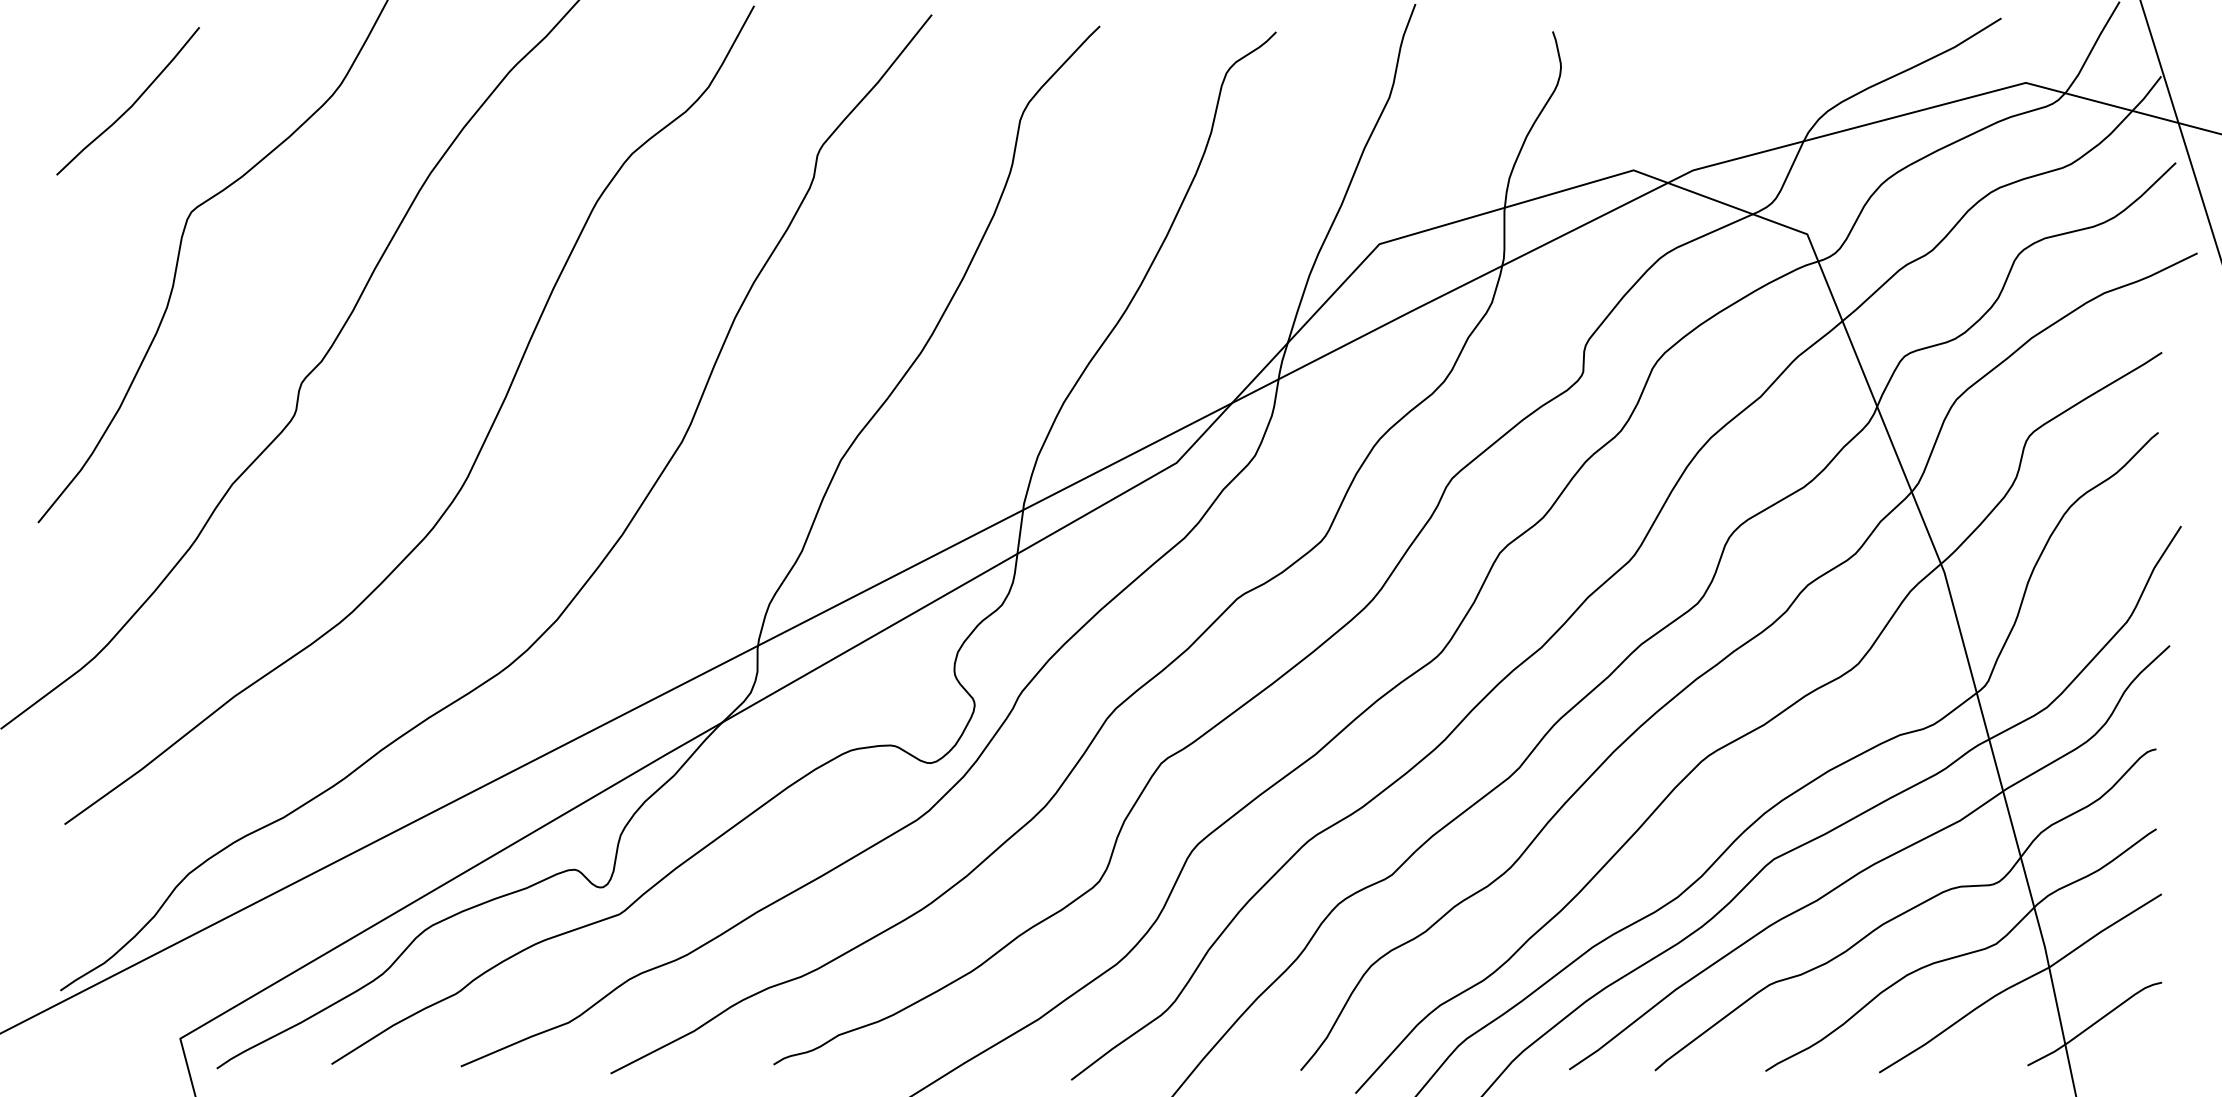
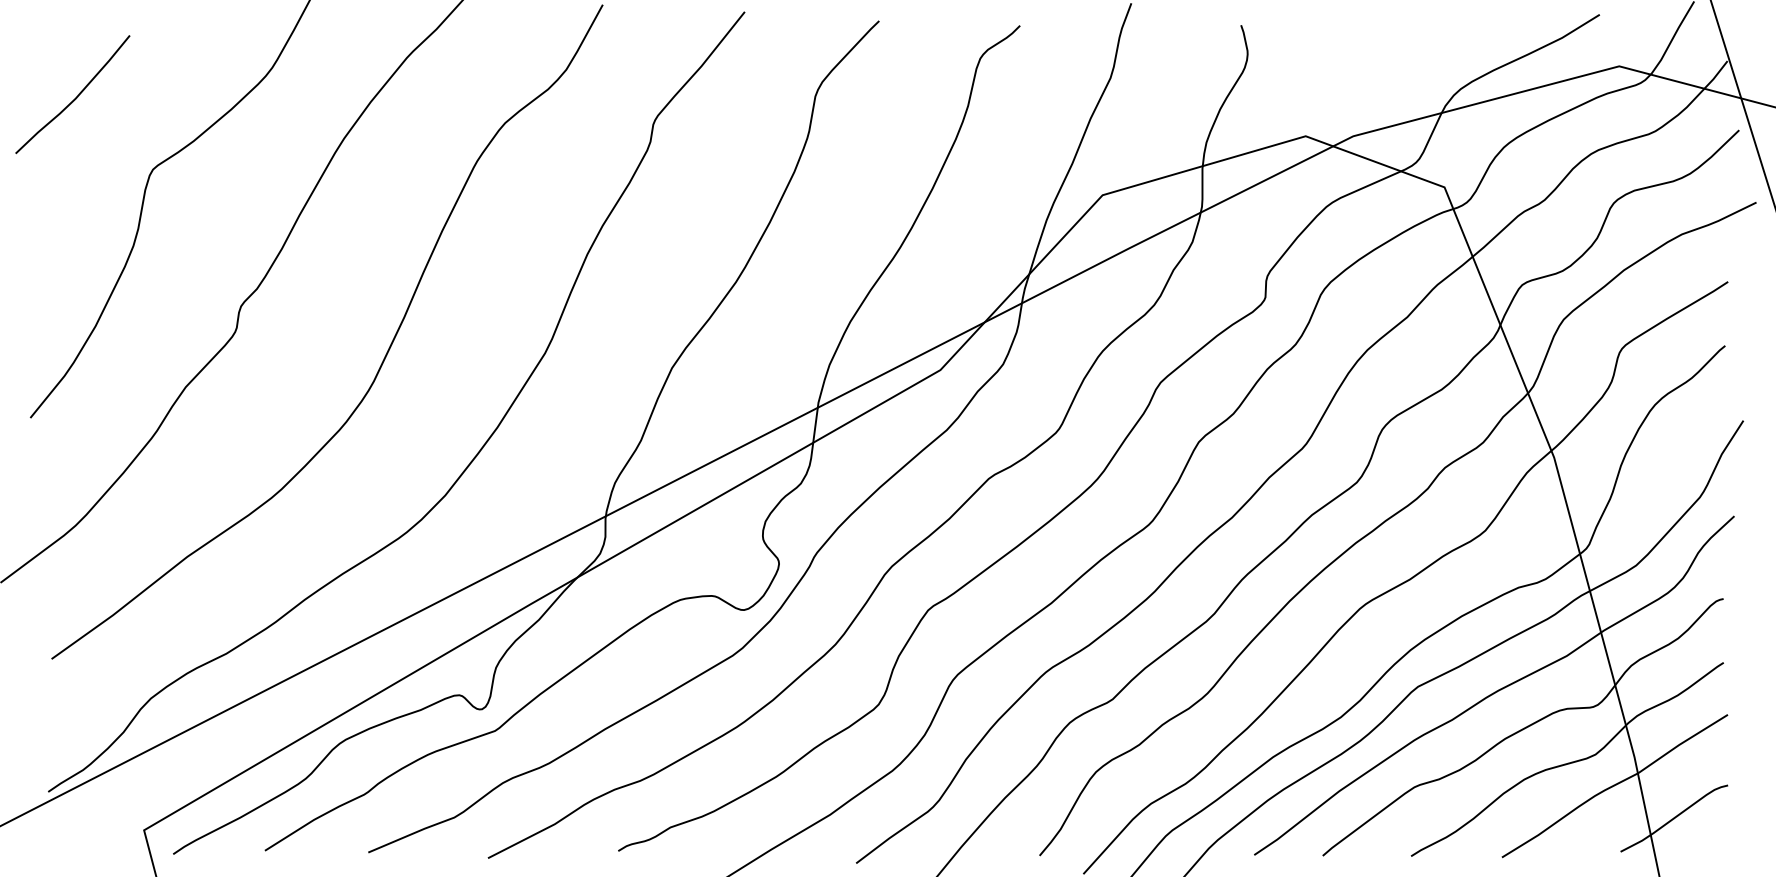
curve: (132, 103) -> (76, 96), moved

